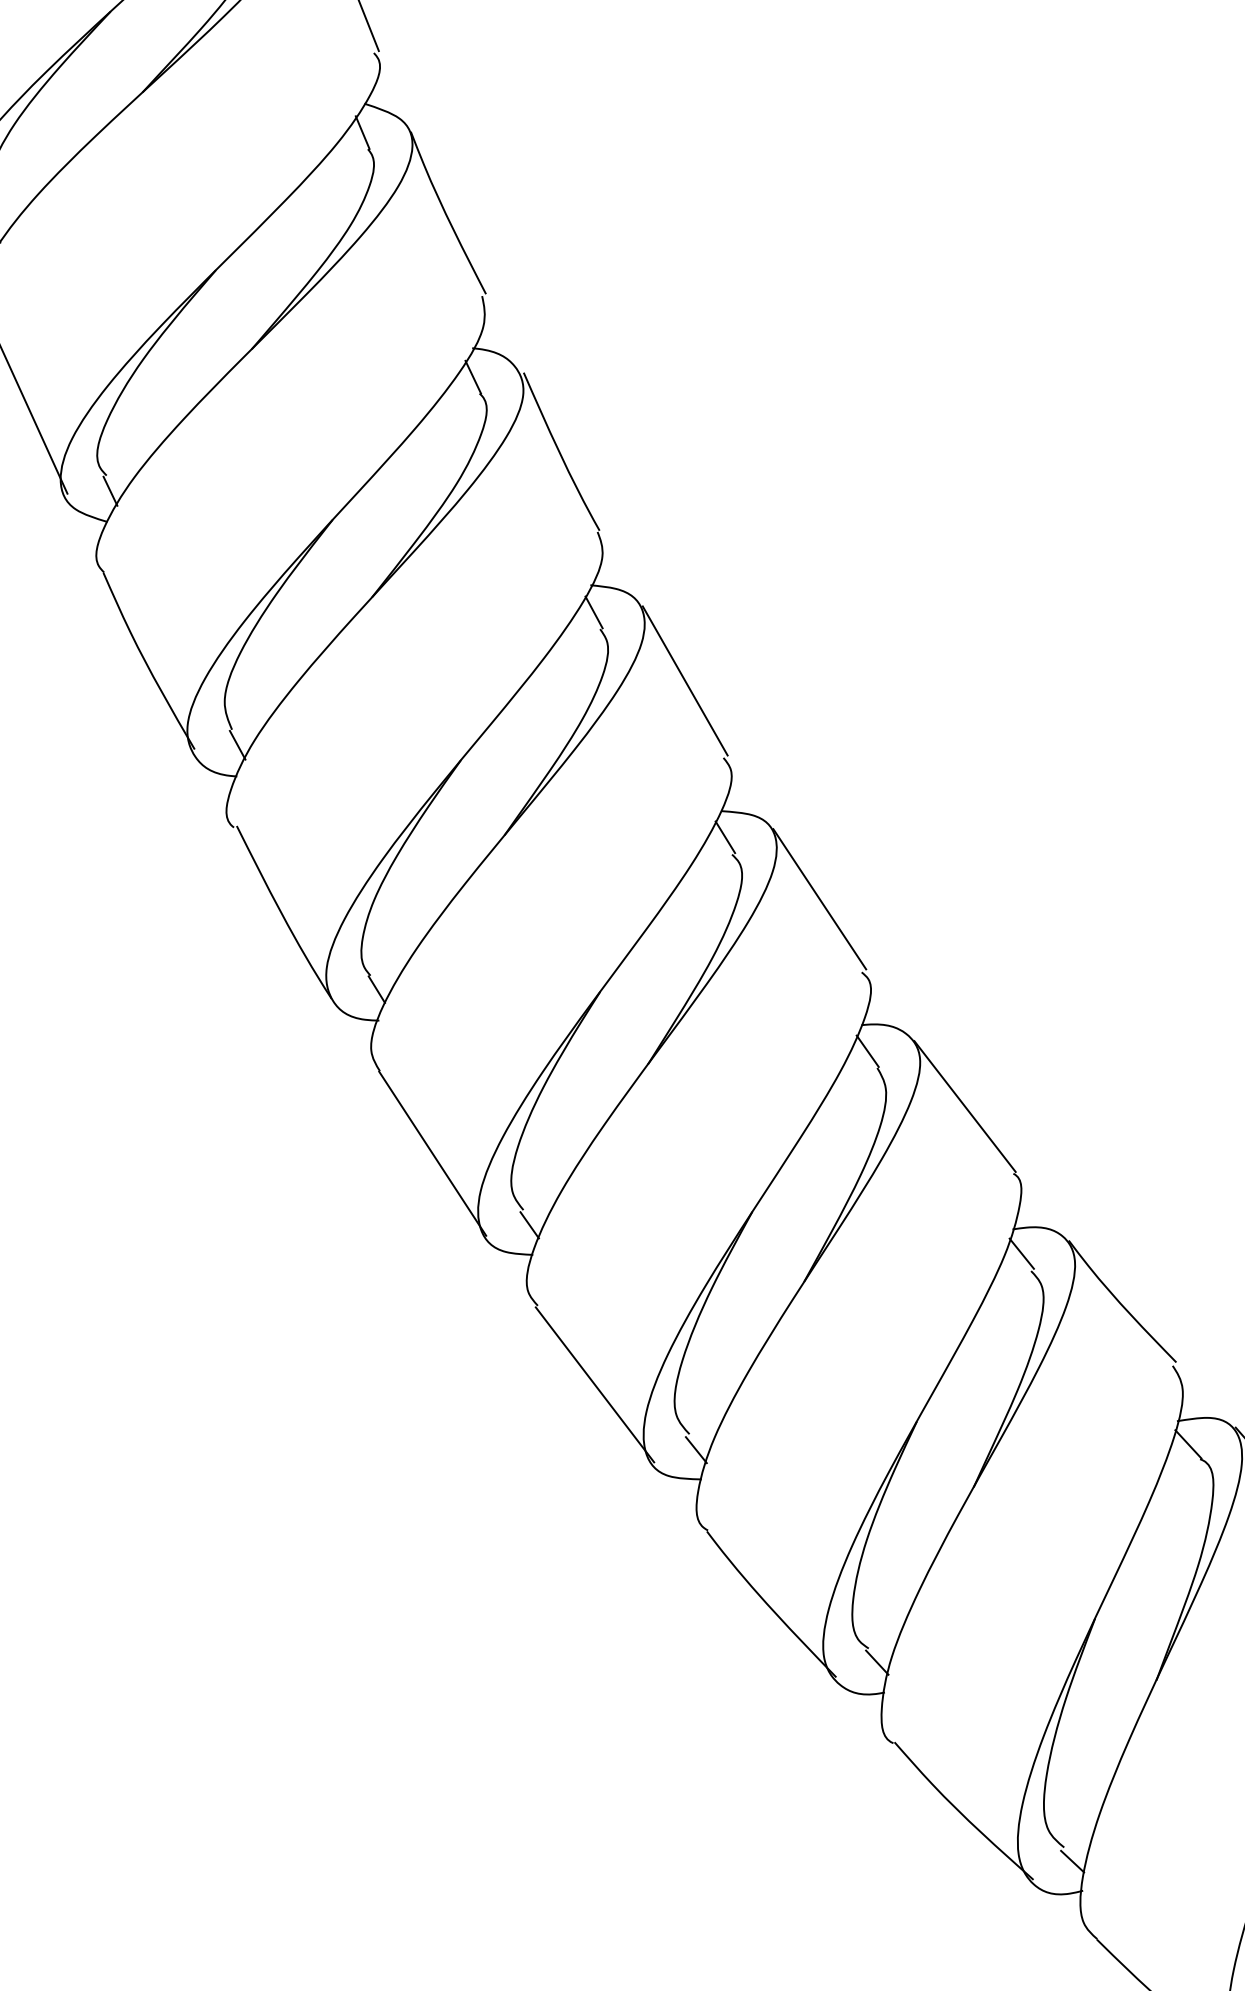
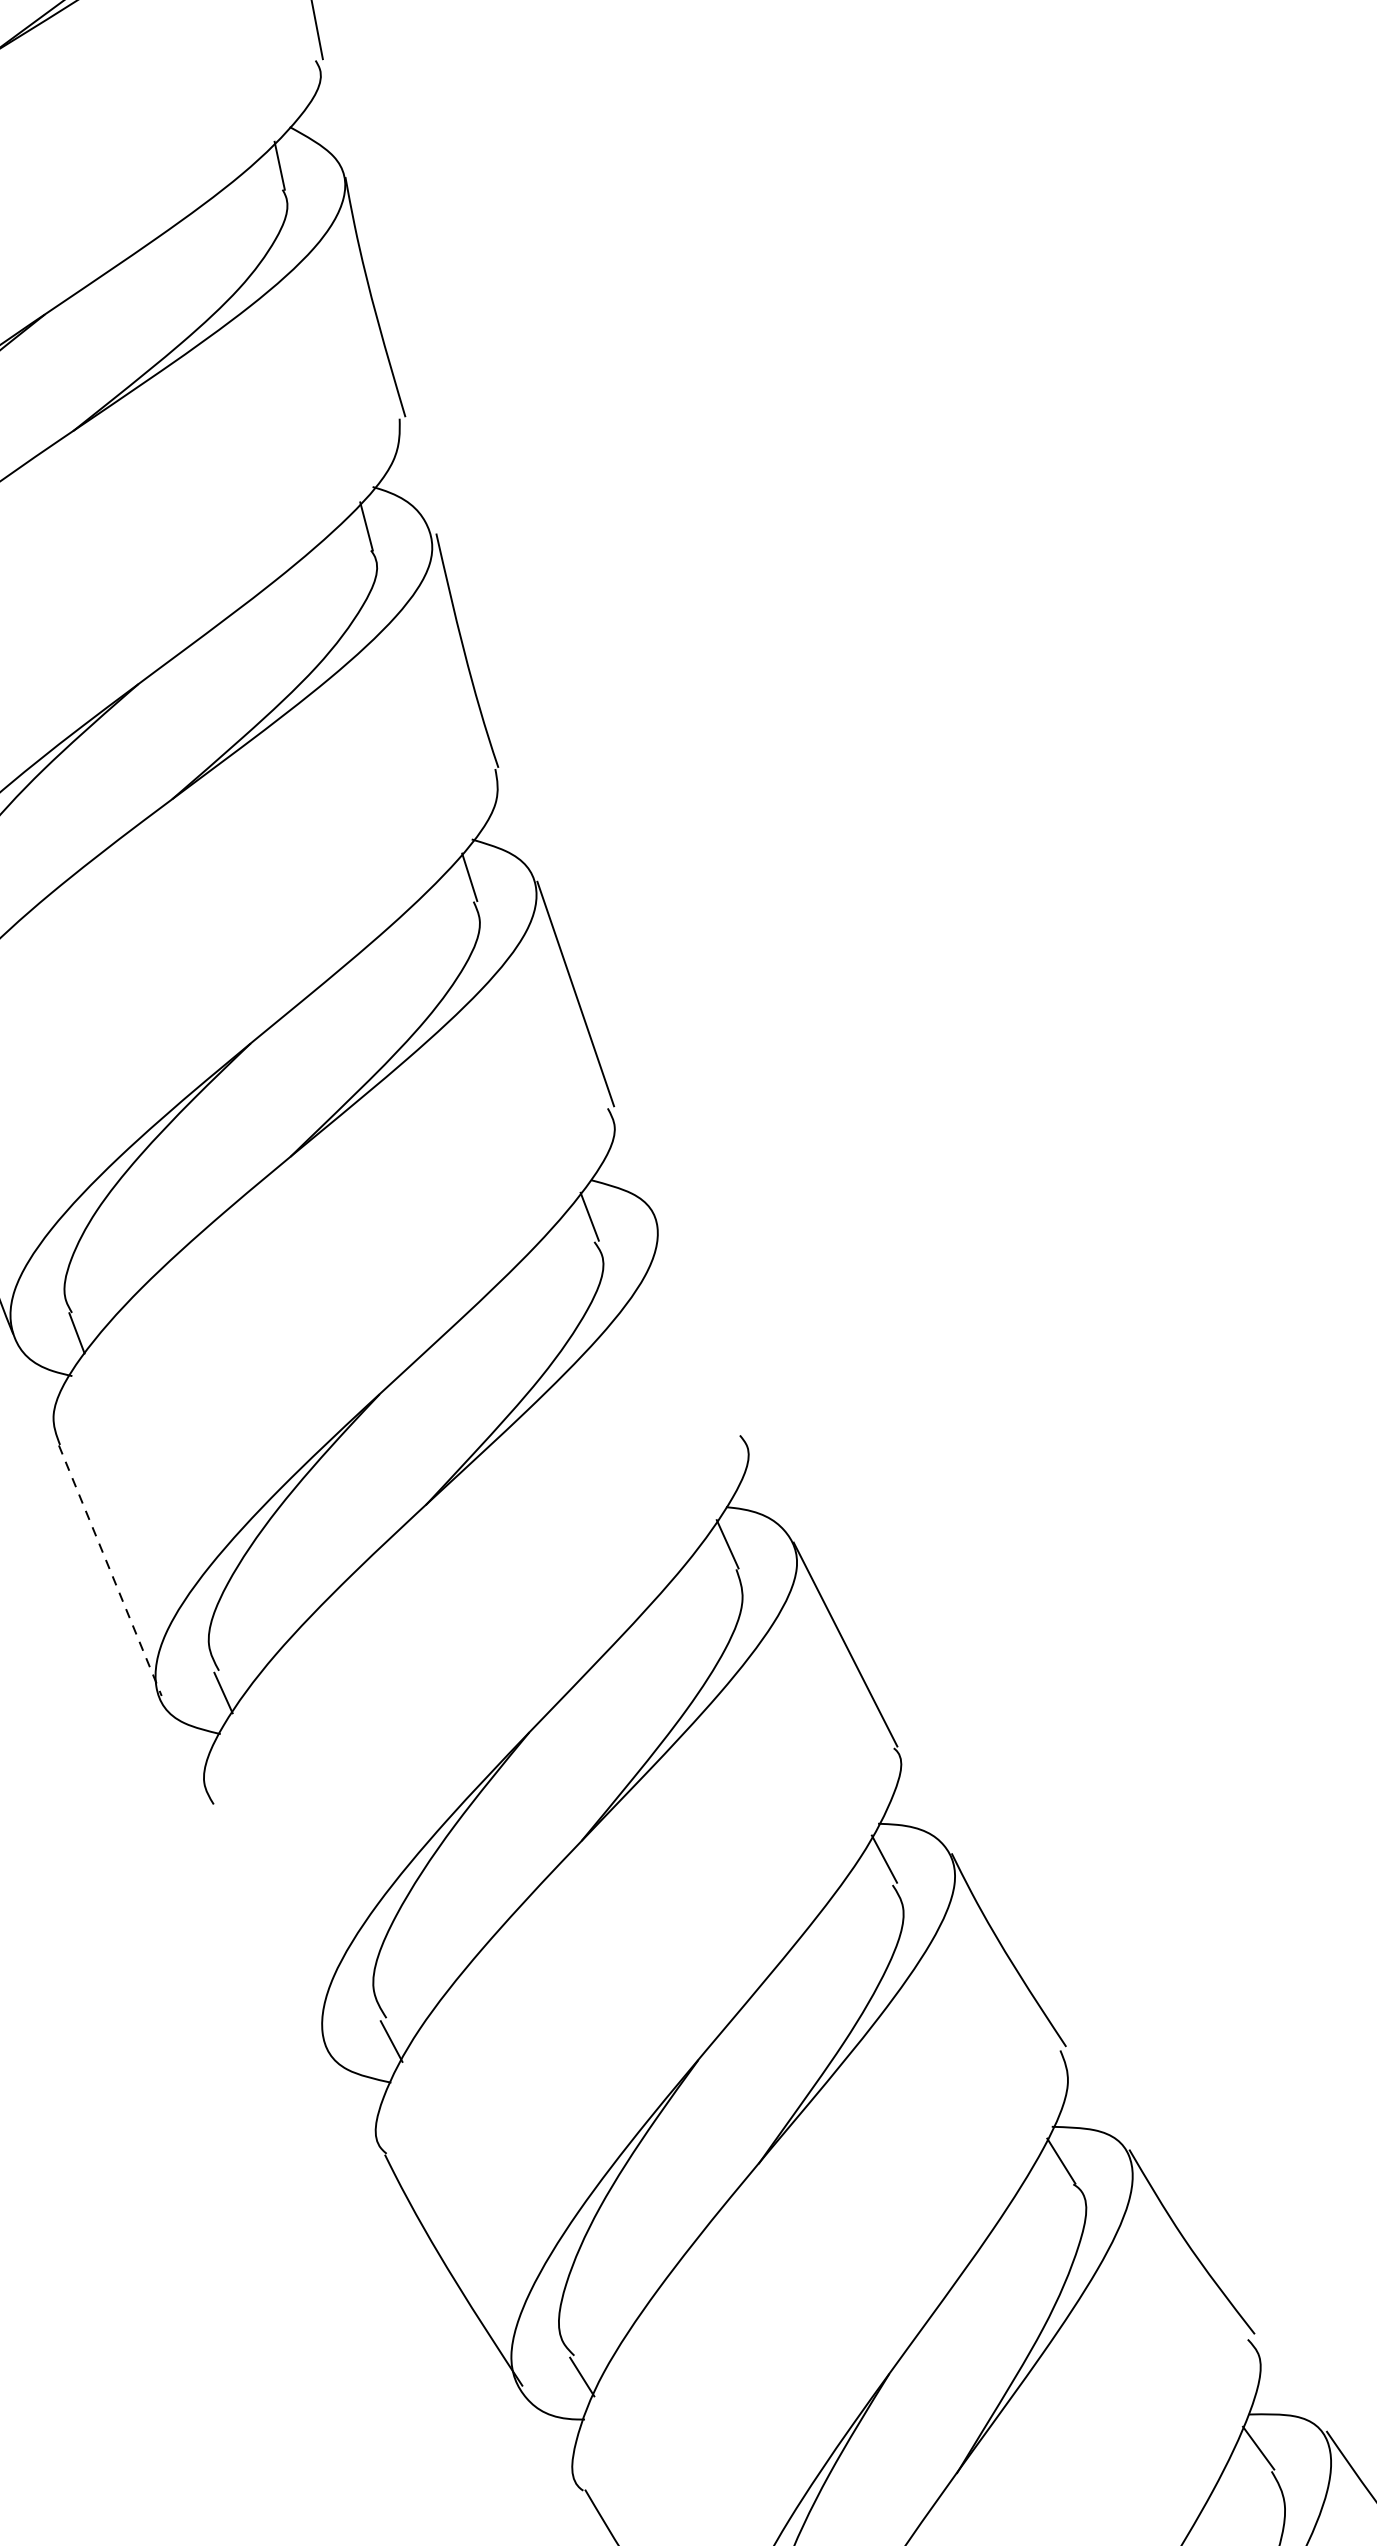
line: (819, 899) -> (701, 1325), removed
line: (432, 1153) -> (110, 1570), solid -> dashed
line: (594, 1384) -> (270, 1926), removed

